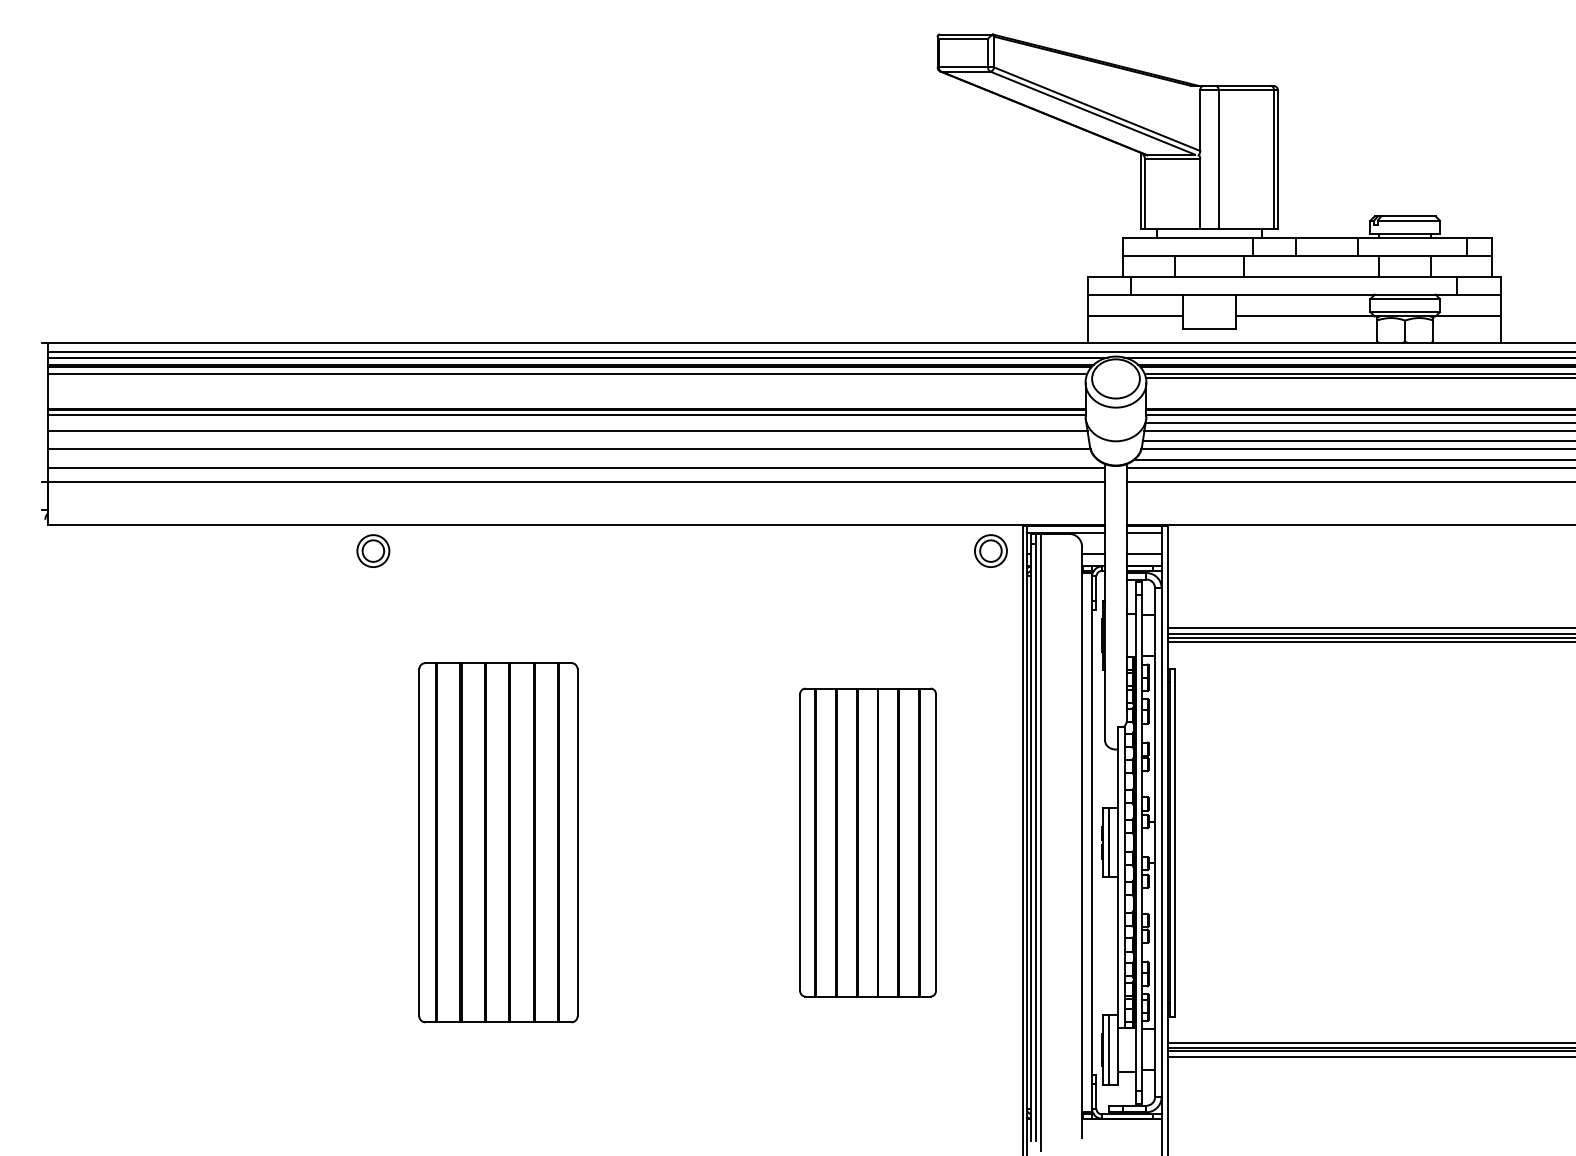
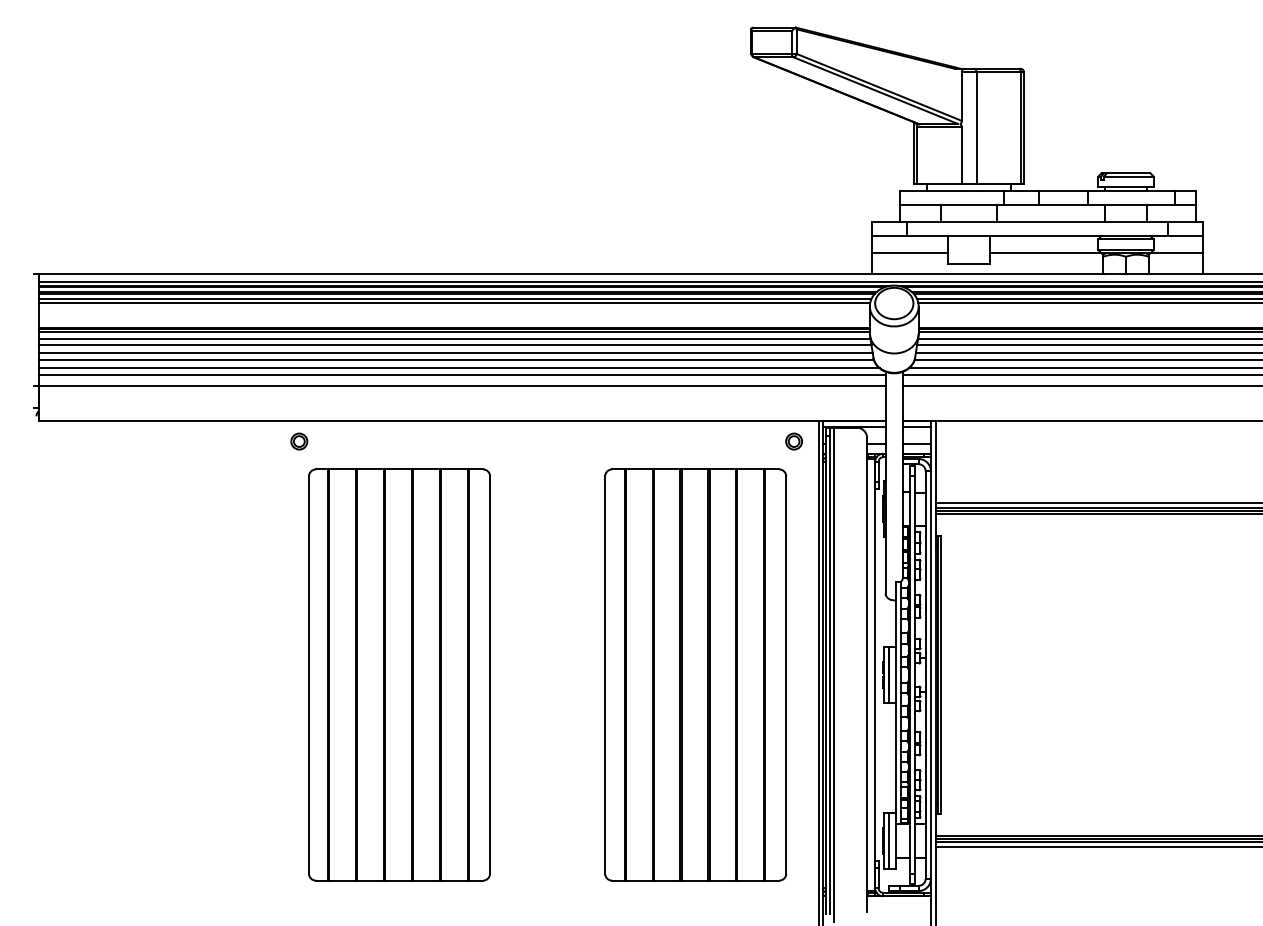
line: (566, 378) -> (454, 303), added
line: (567, 422) -> (454, 338), added
line: (568, 440) -> (455, 352), added
line: (572, 459) -> (458, 368), added
part: (373, 551) -> (299, 441), size x0.62
part: (990, 551) -> (793, 441), size x0.62
part: (498, 842) -> (399, 674), size x1.43
part: (867, 842) -> (695, 674), size x1.67

